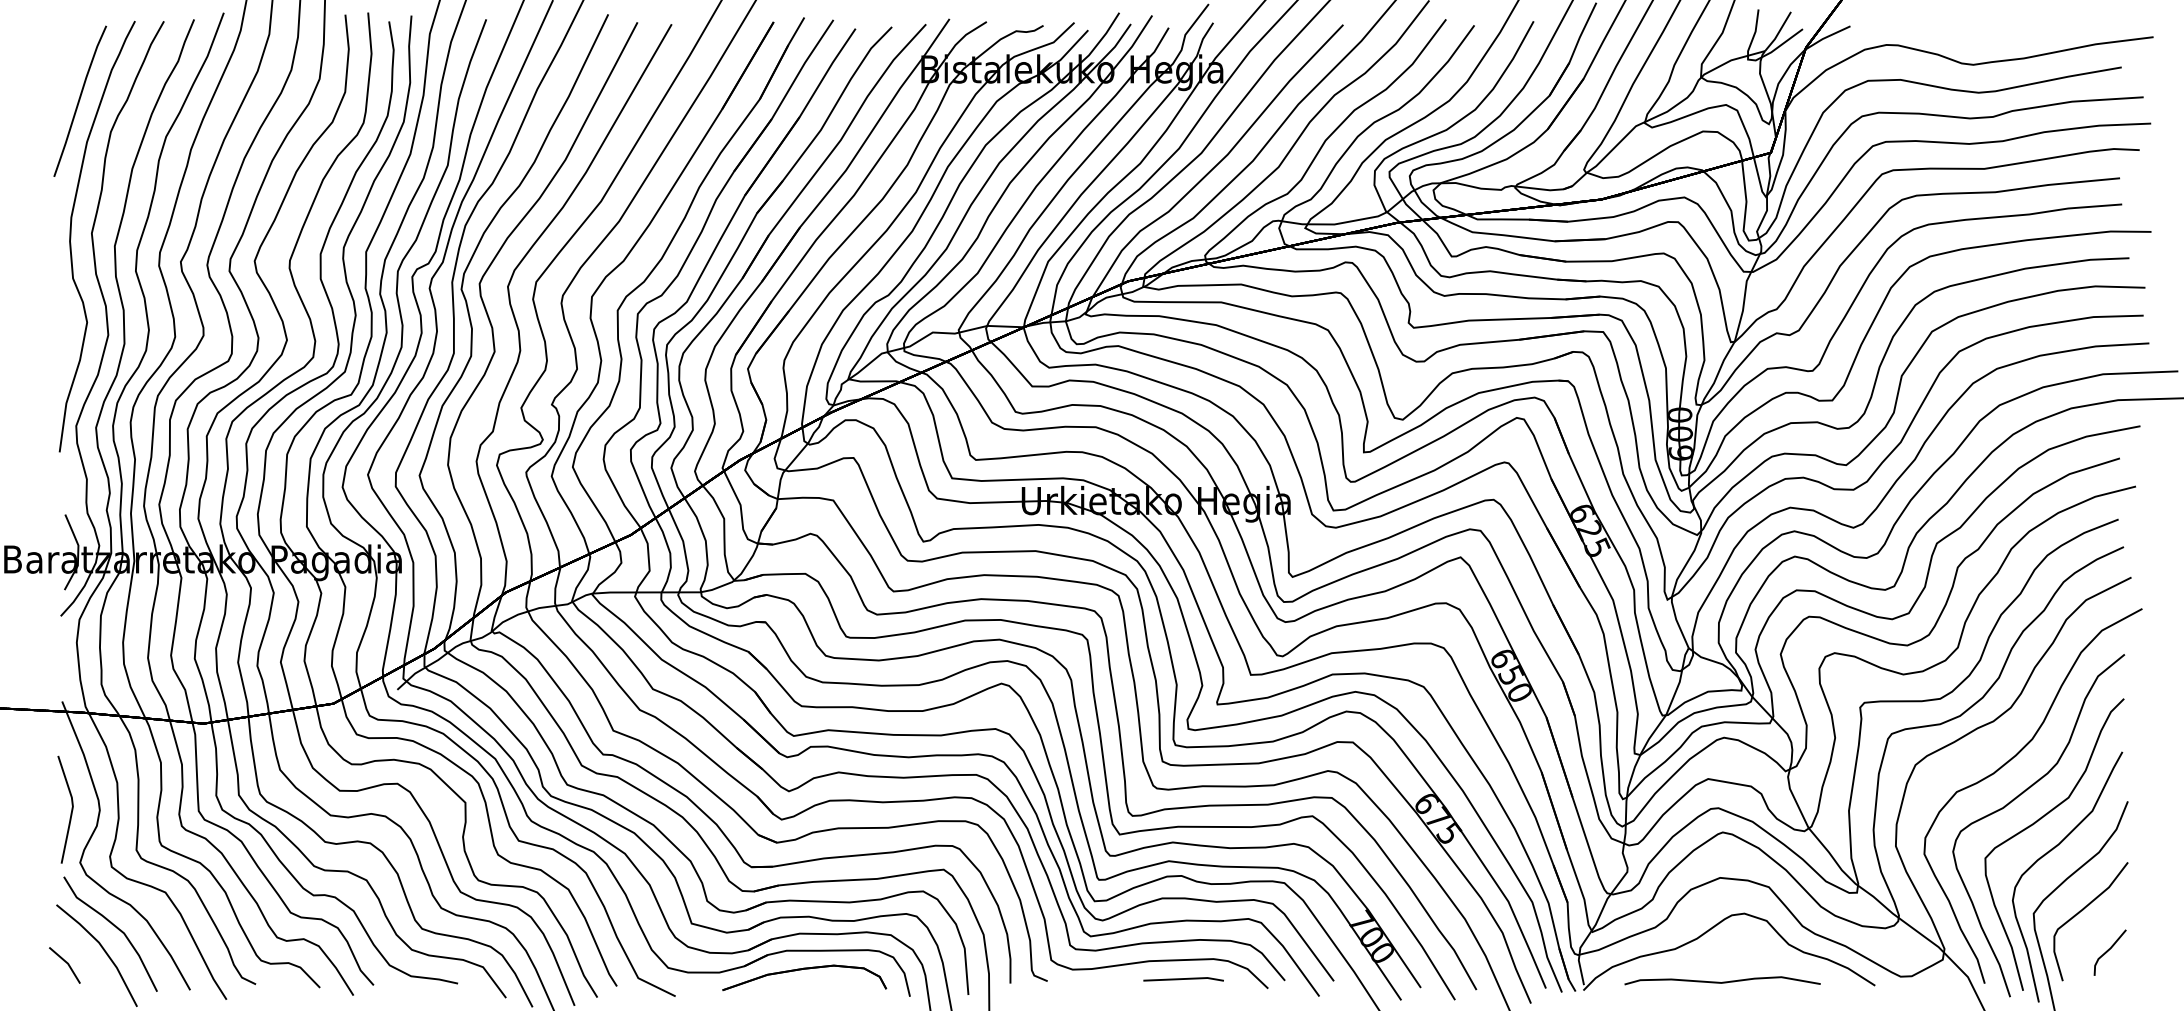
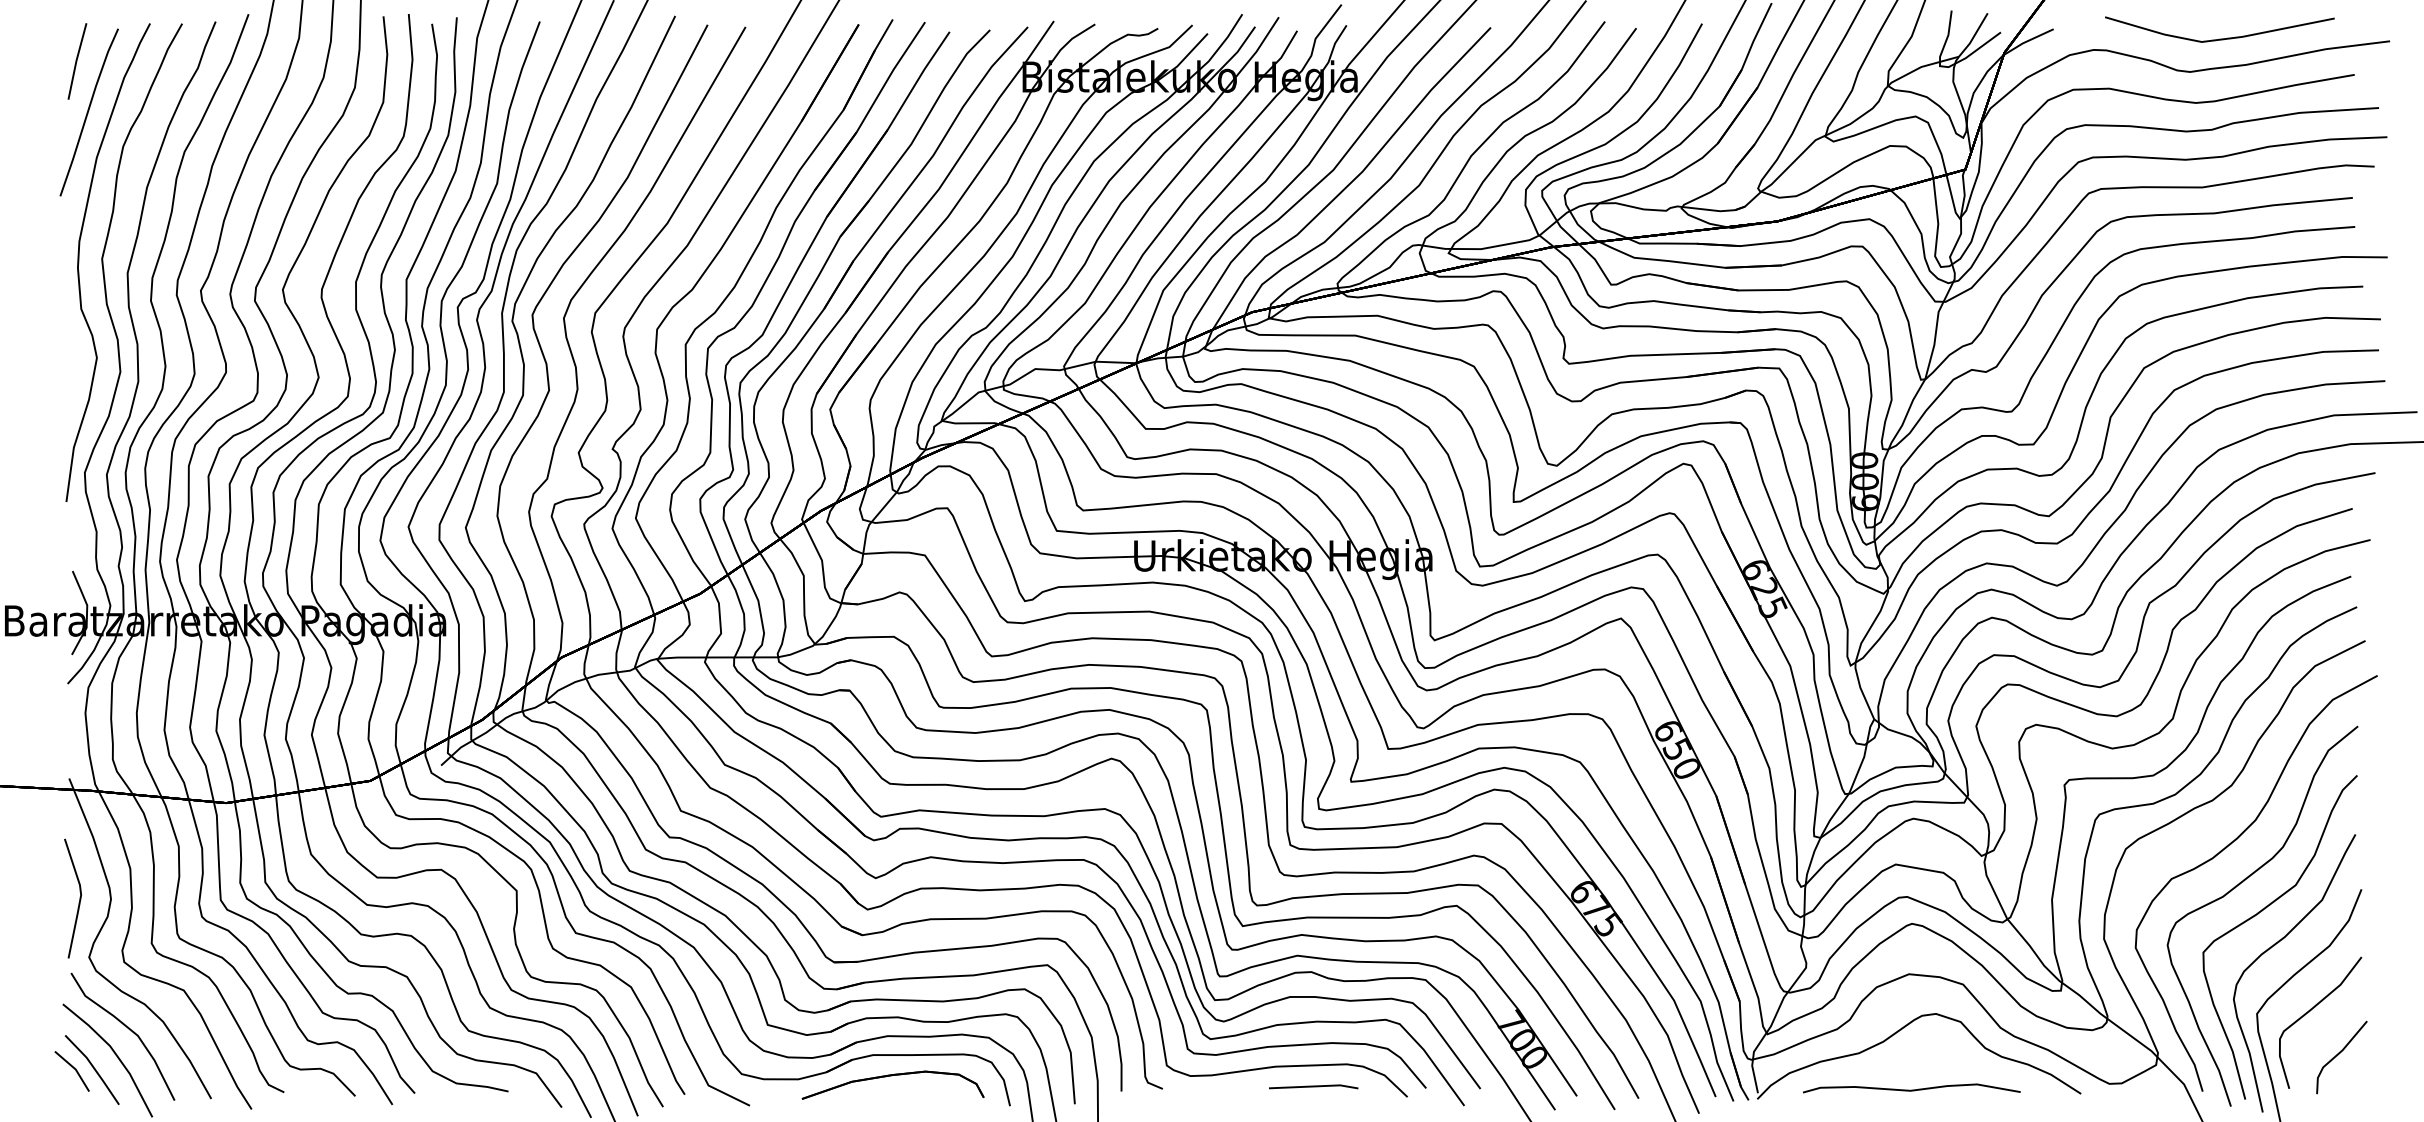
line: (1999, 34) -> (2219, 38), added
line: (69, 54) -> (77, 60), added
part: (2110, 952) -> (2342, 1057), size x1.43
line: (83, 962) -> (92, 1068), added

